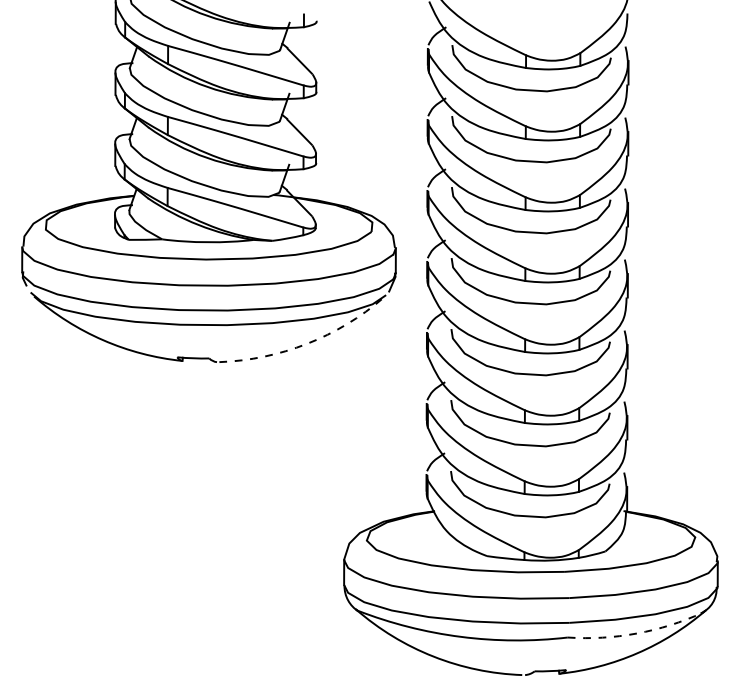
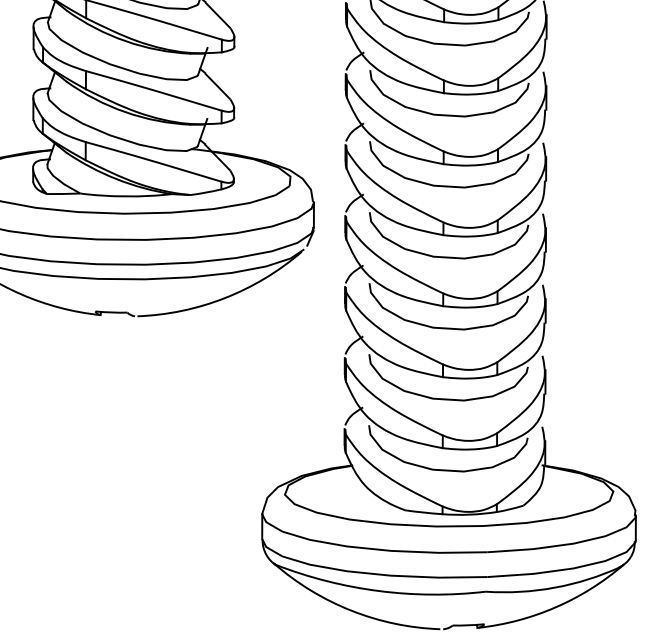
arc: (307, 343) -> (225, 297), dashed -> solid
arc: (636, 633) -> (554, 587), dashed -> solid

